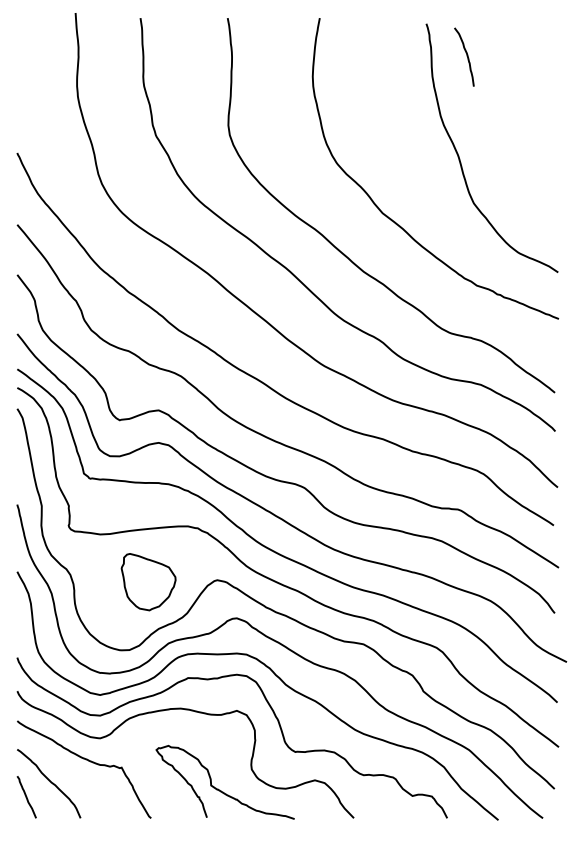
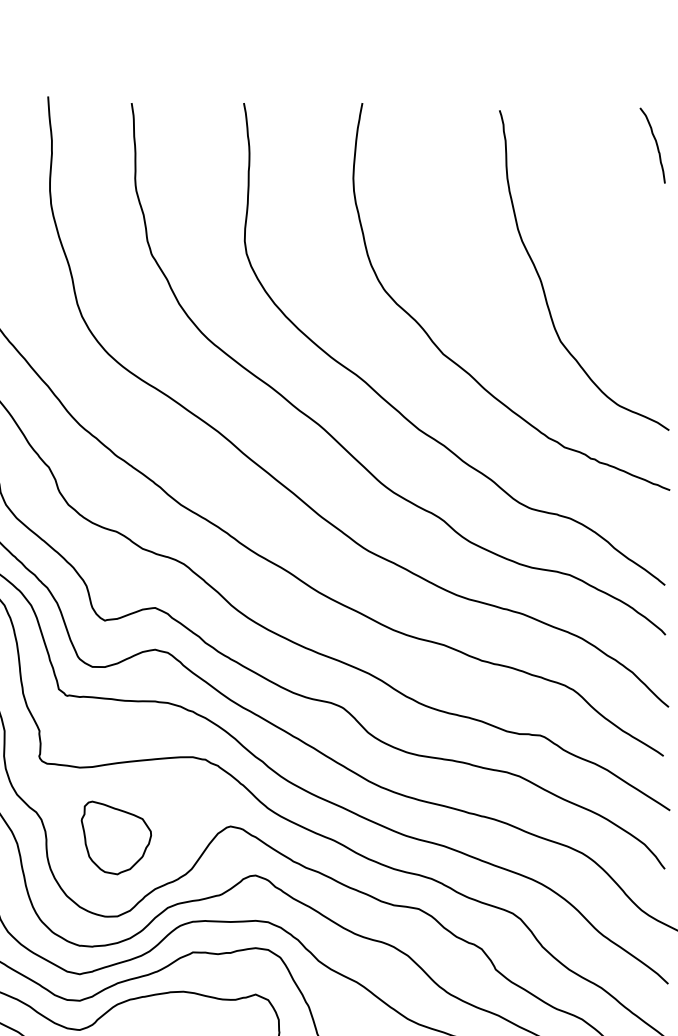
curve: (466, 56) -> (655, 144), moved
part: (148, 582) -> (116, 838), moved

